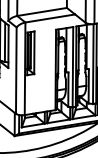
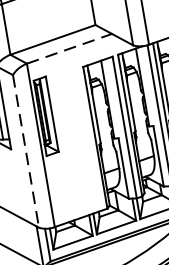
line: (50, 18) -> (69, 48), solid -> dashed
line: (16, 71) -> (26, 152), solid -> dashed

